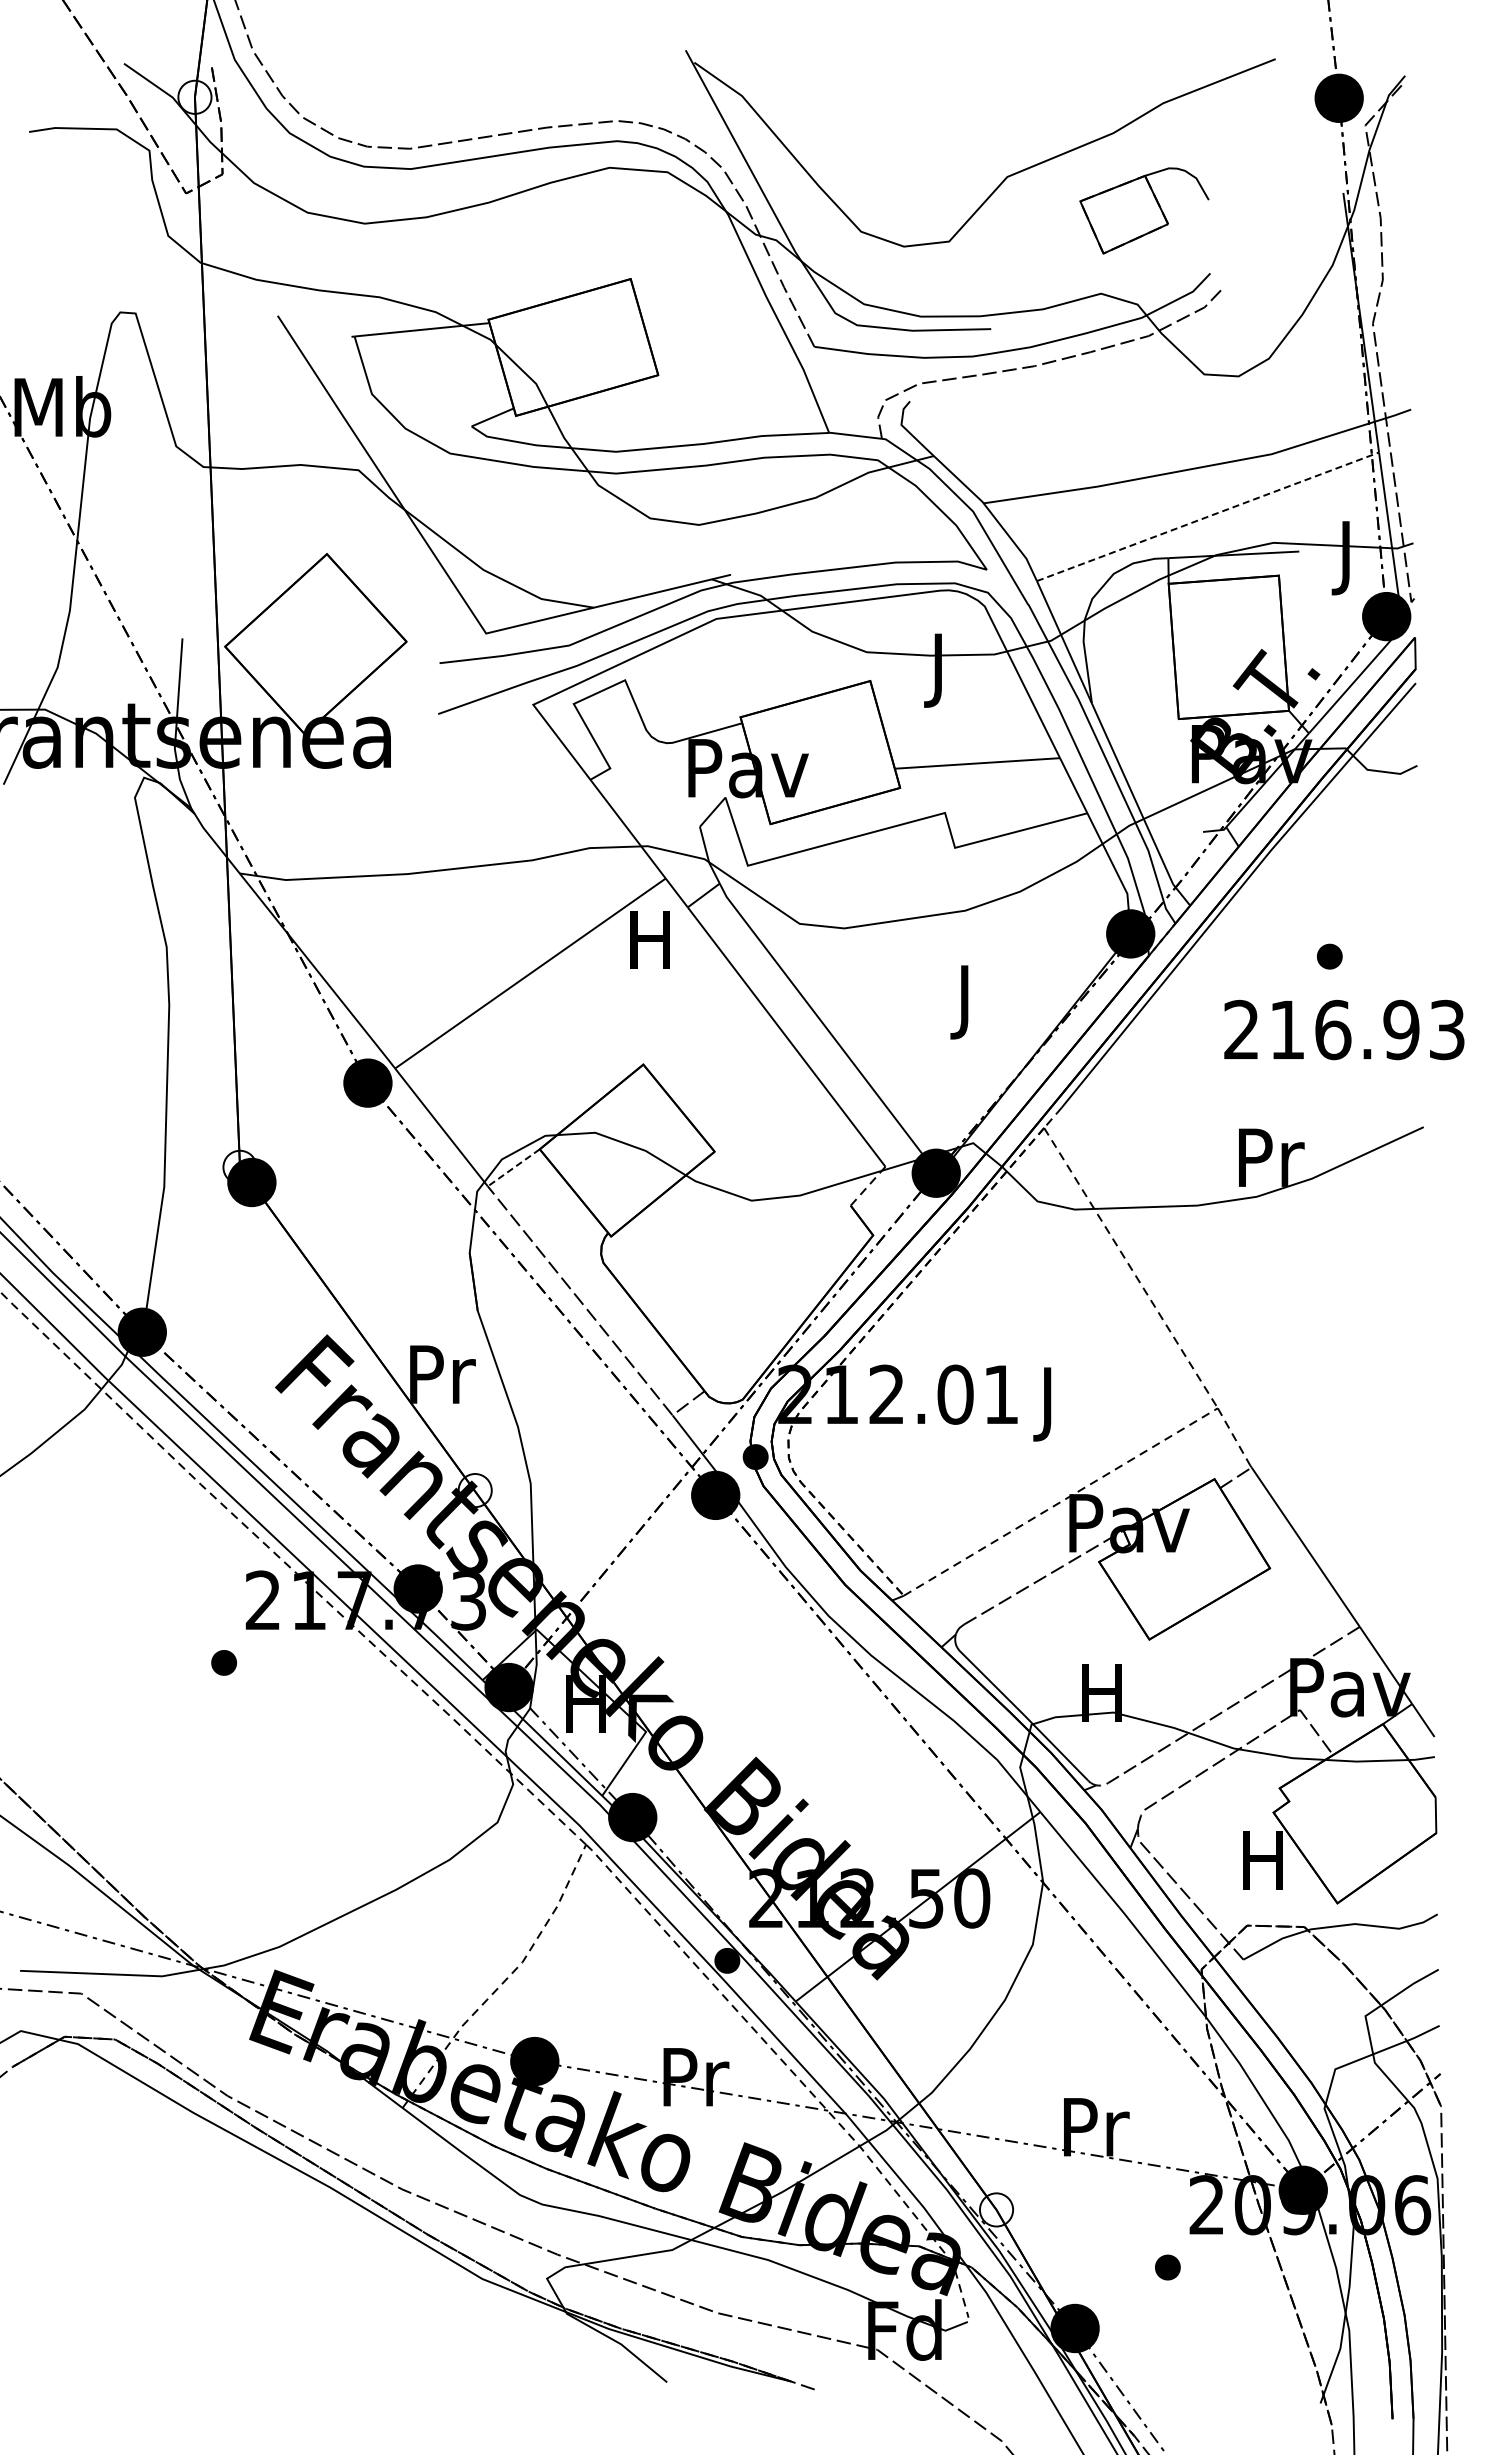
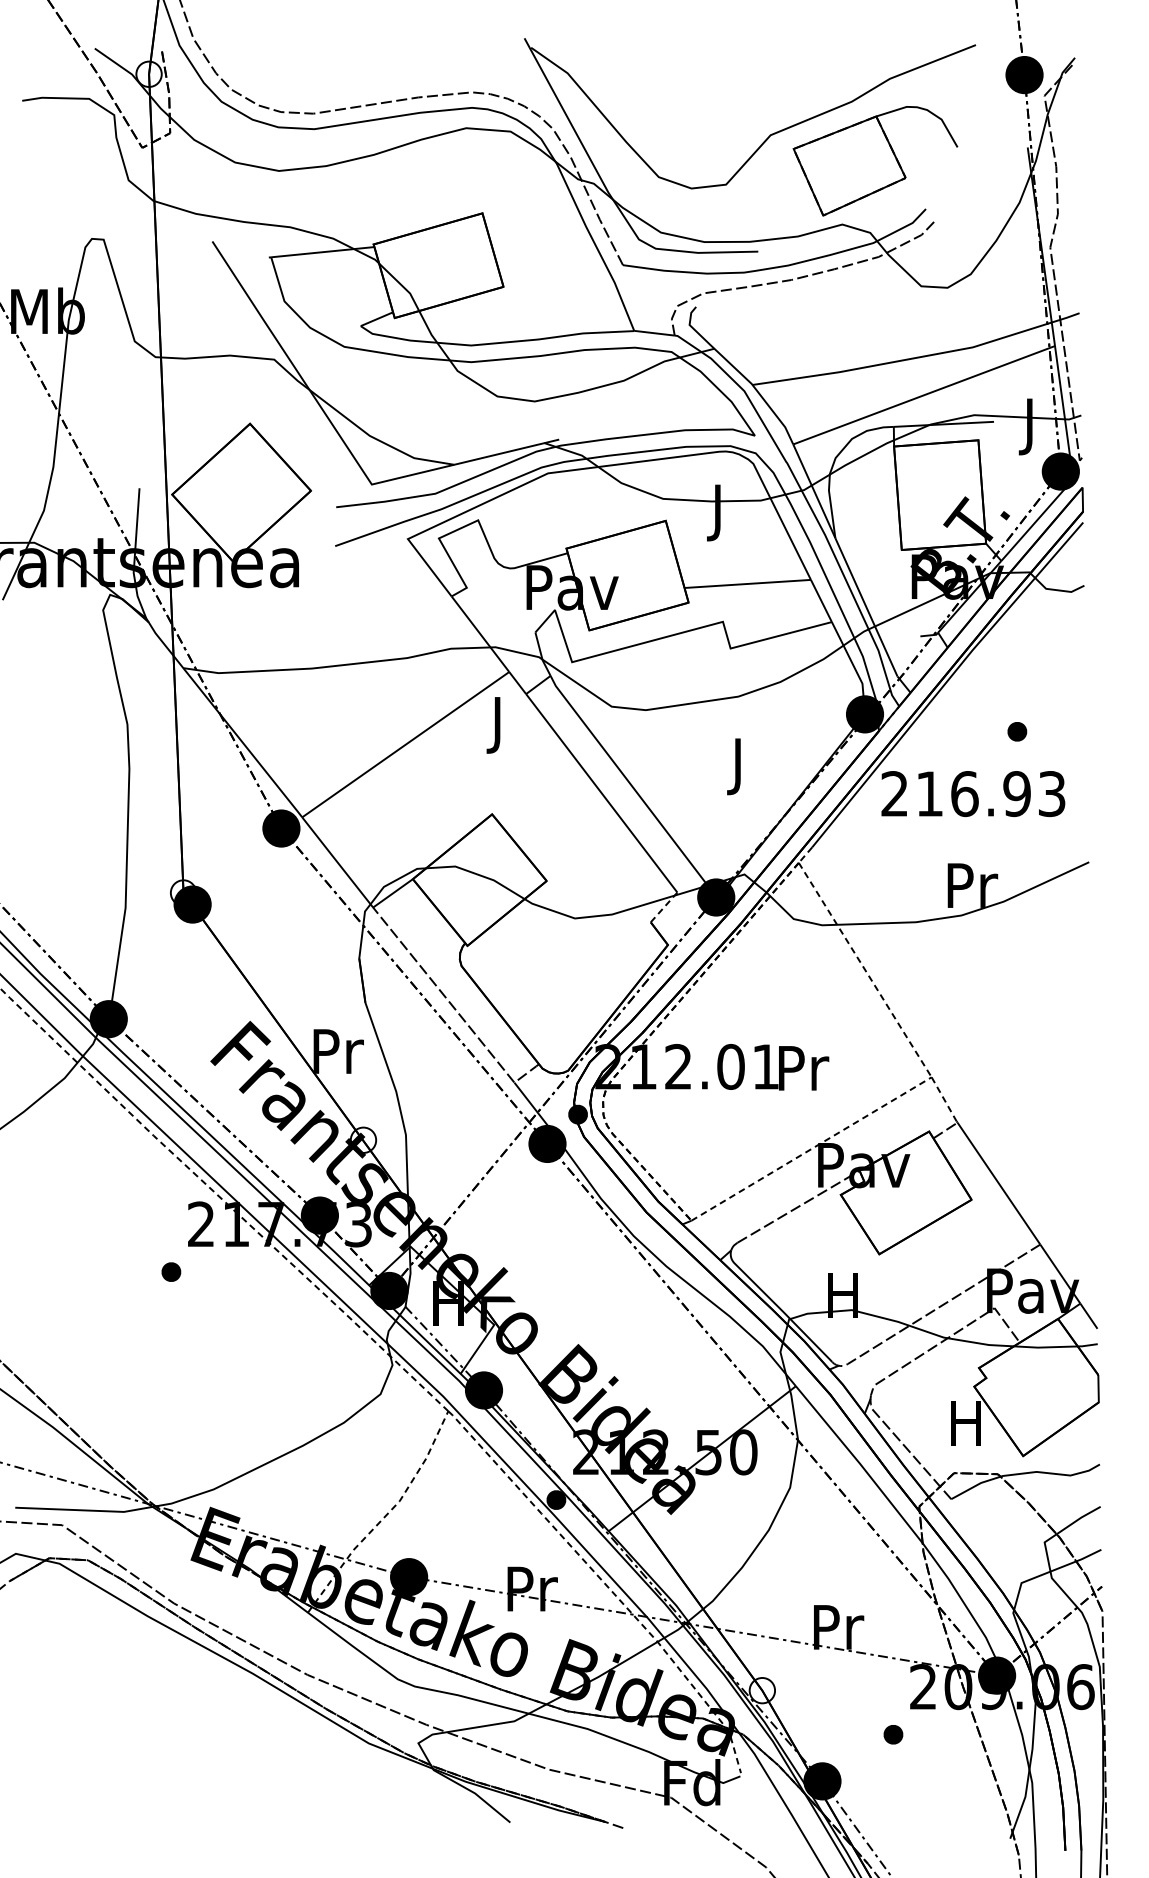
part: (1144, 210) -> (875, 160), size x1.67
line: (1207, 516) -> (923, 395), dashed -> solid
text: (649, 948) -> (496, 725), H -> J
text: (1344, 1029) -> (973, 793), moved
line: (513, 1167) -> (392, 893), dashed -> solid
text: (1050, 1404) -> (803, 1074), J -> Pr

